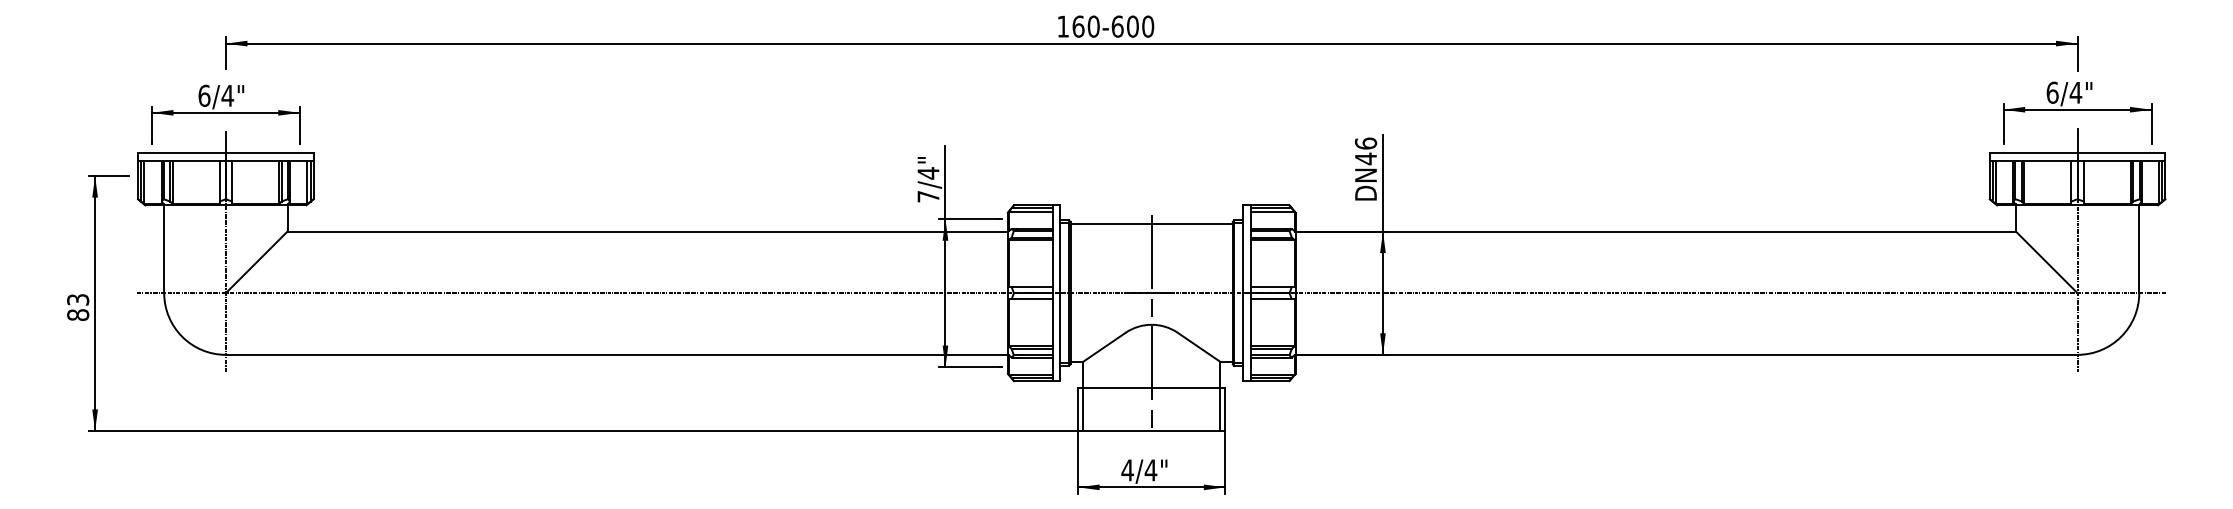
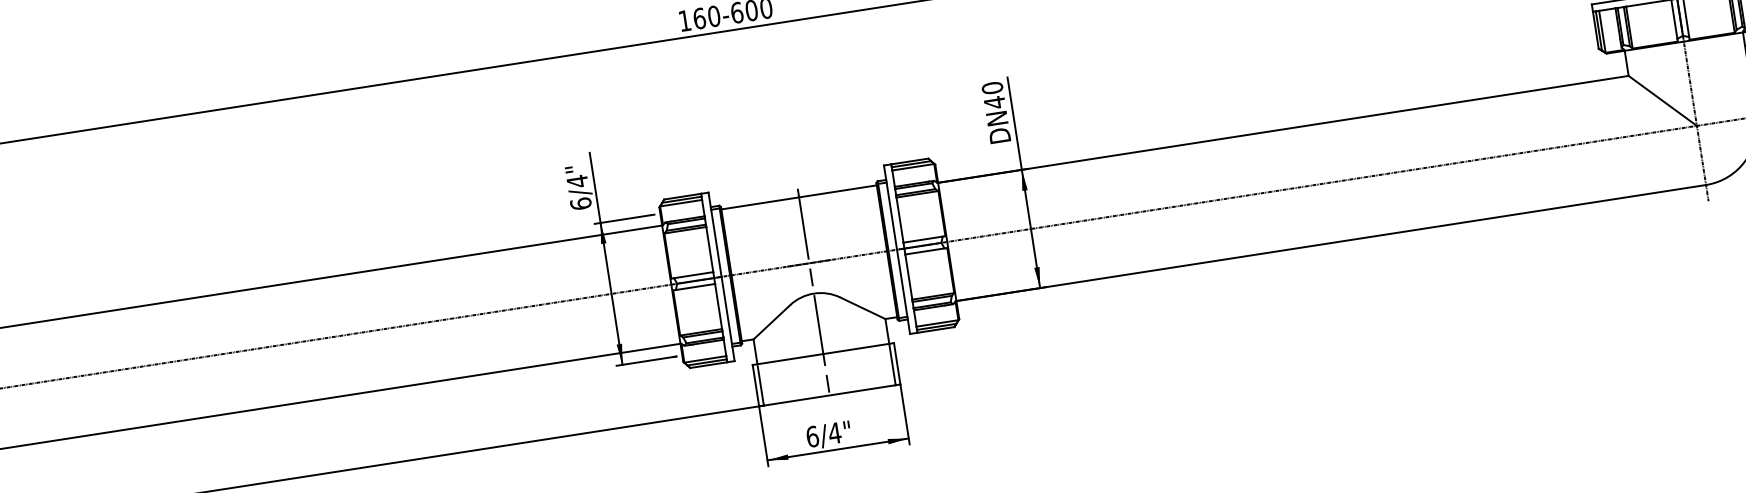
text: (1365, 143) -> (992, 88), 46 -> 40
text: (928, 196) -> (580, 203), 7/4" -> 6/4"
text: (1127, 470) -> (812, 436), 4/4" -> 6/4"

